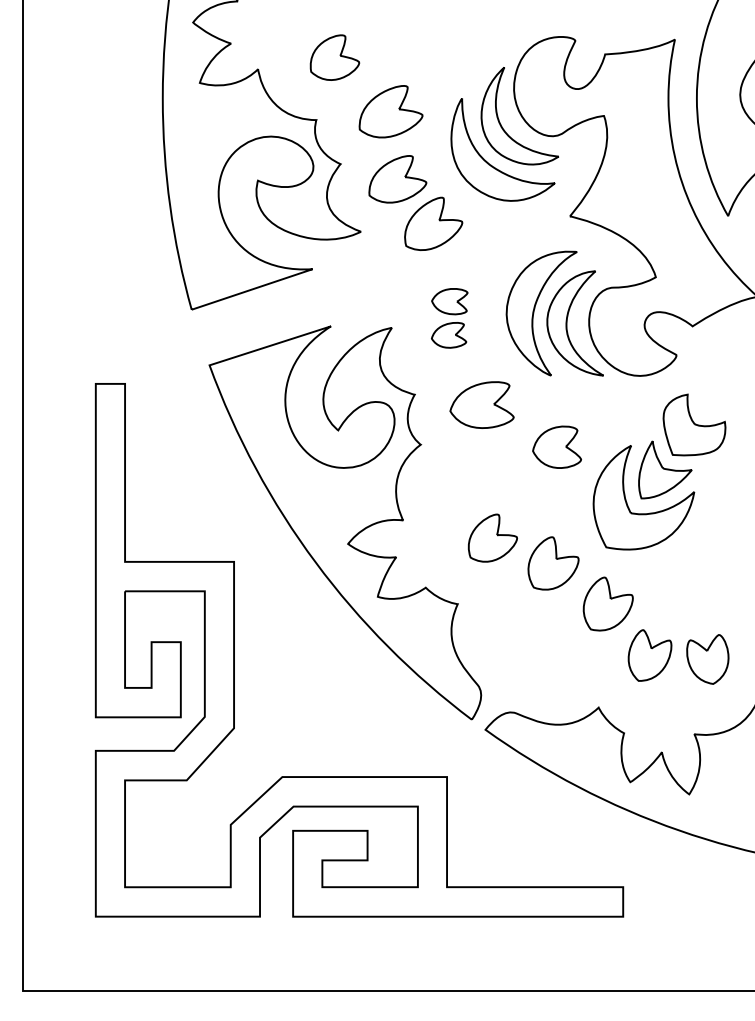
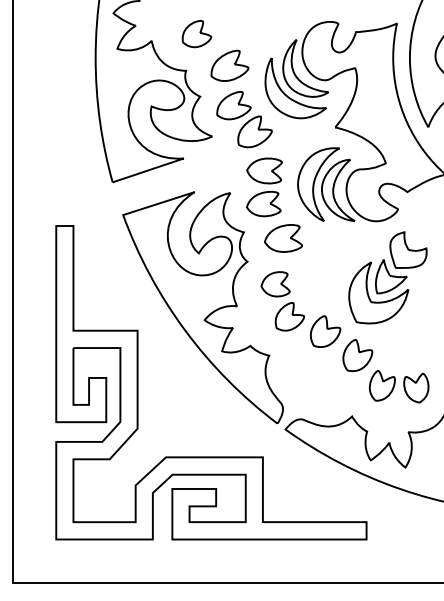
part: (449, 318) -> (264, 187), size x1.67
part: (556, 447) -> (275, 284), moved

